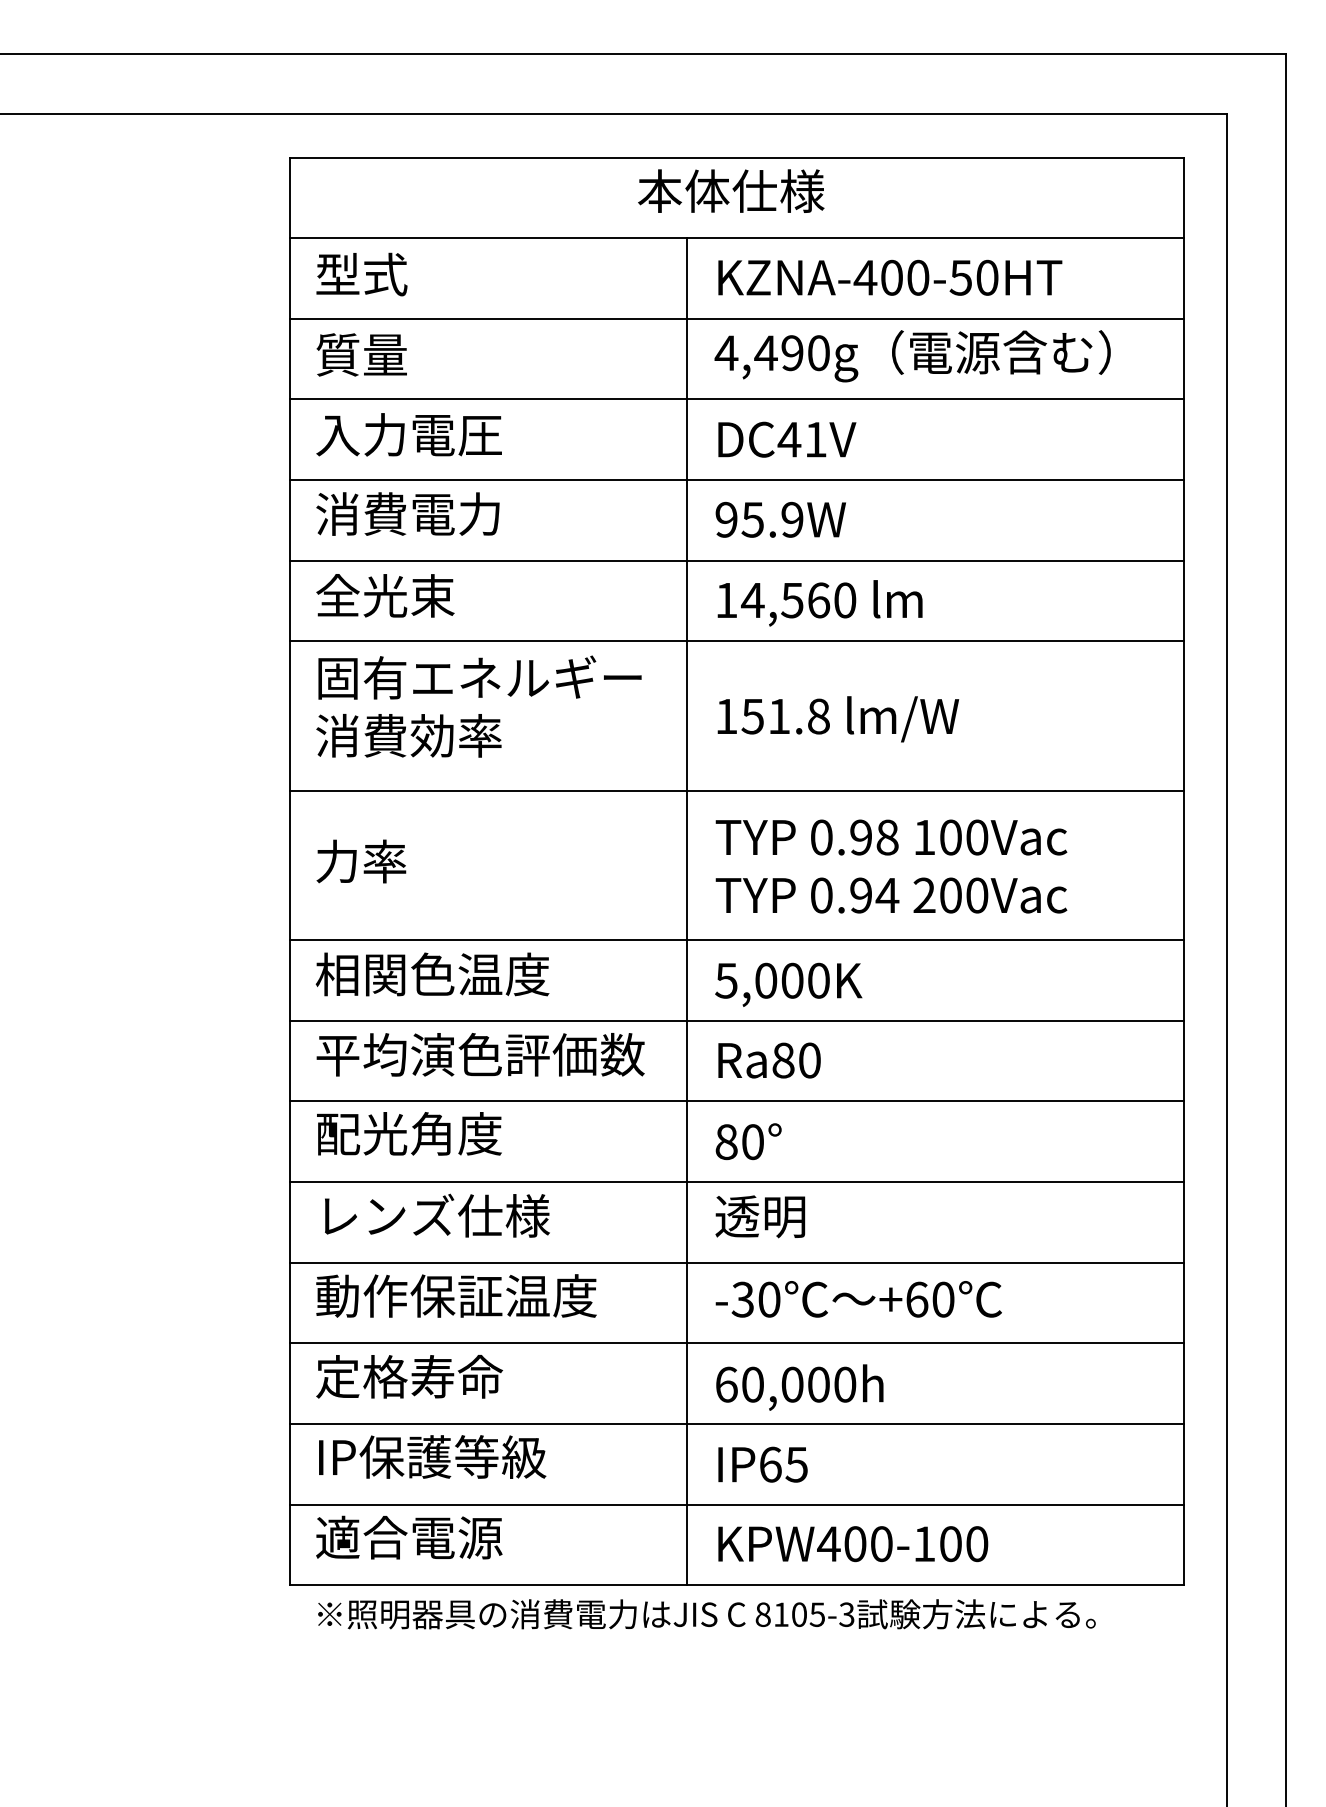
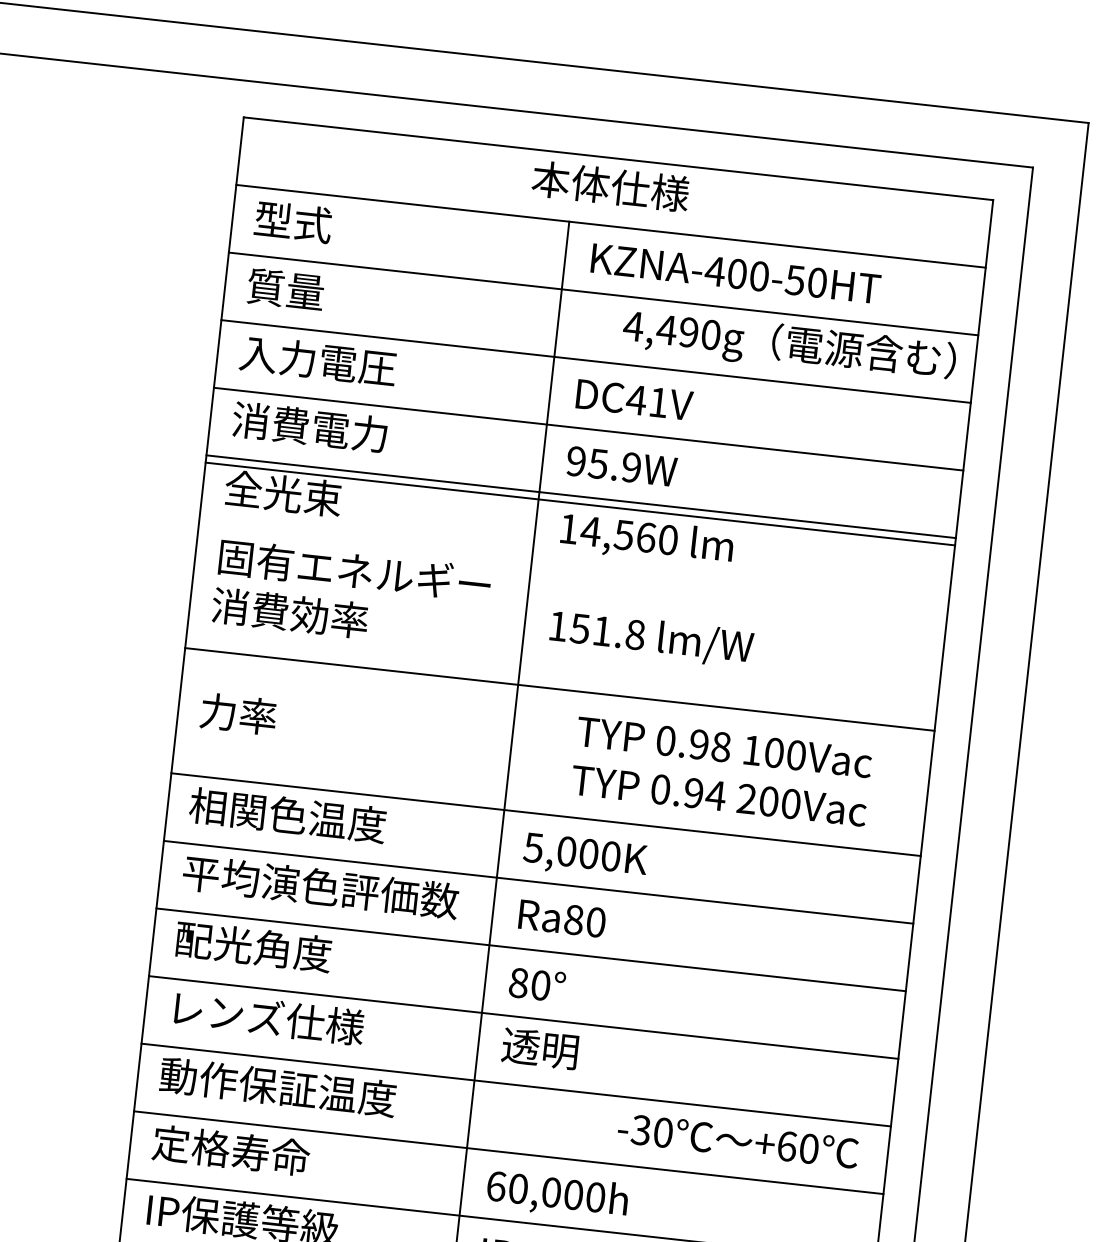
text: (912, 356) -> (789, 346), moved
line: (736, 641) -> (580, 504), moved
text: (891, 866) -> (721, 771), moved
text: (858, 1299) -> (737, 1140), moved

